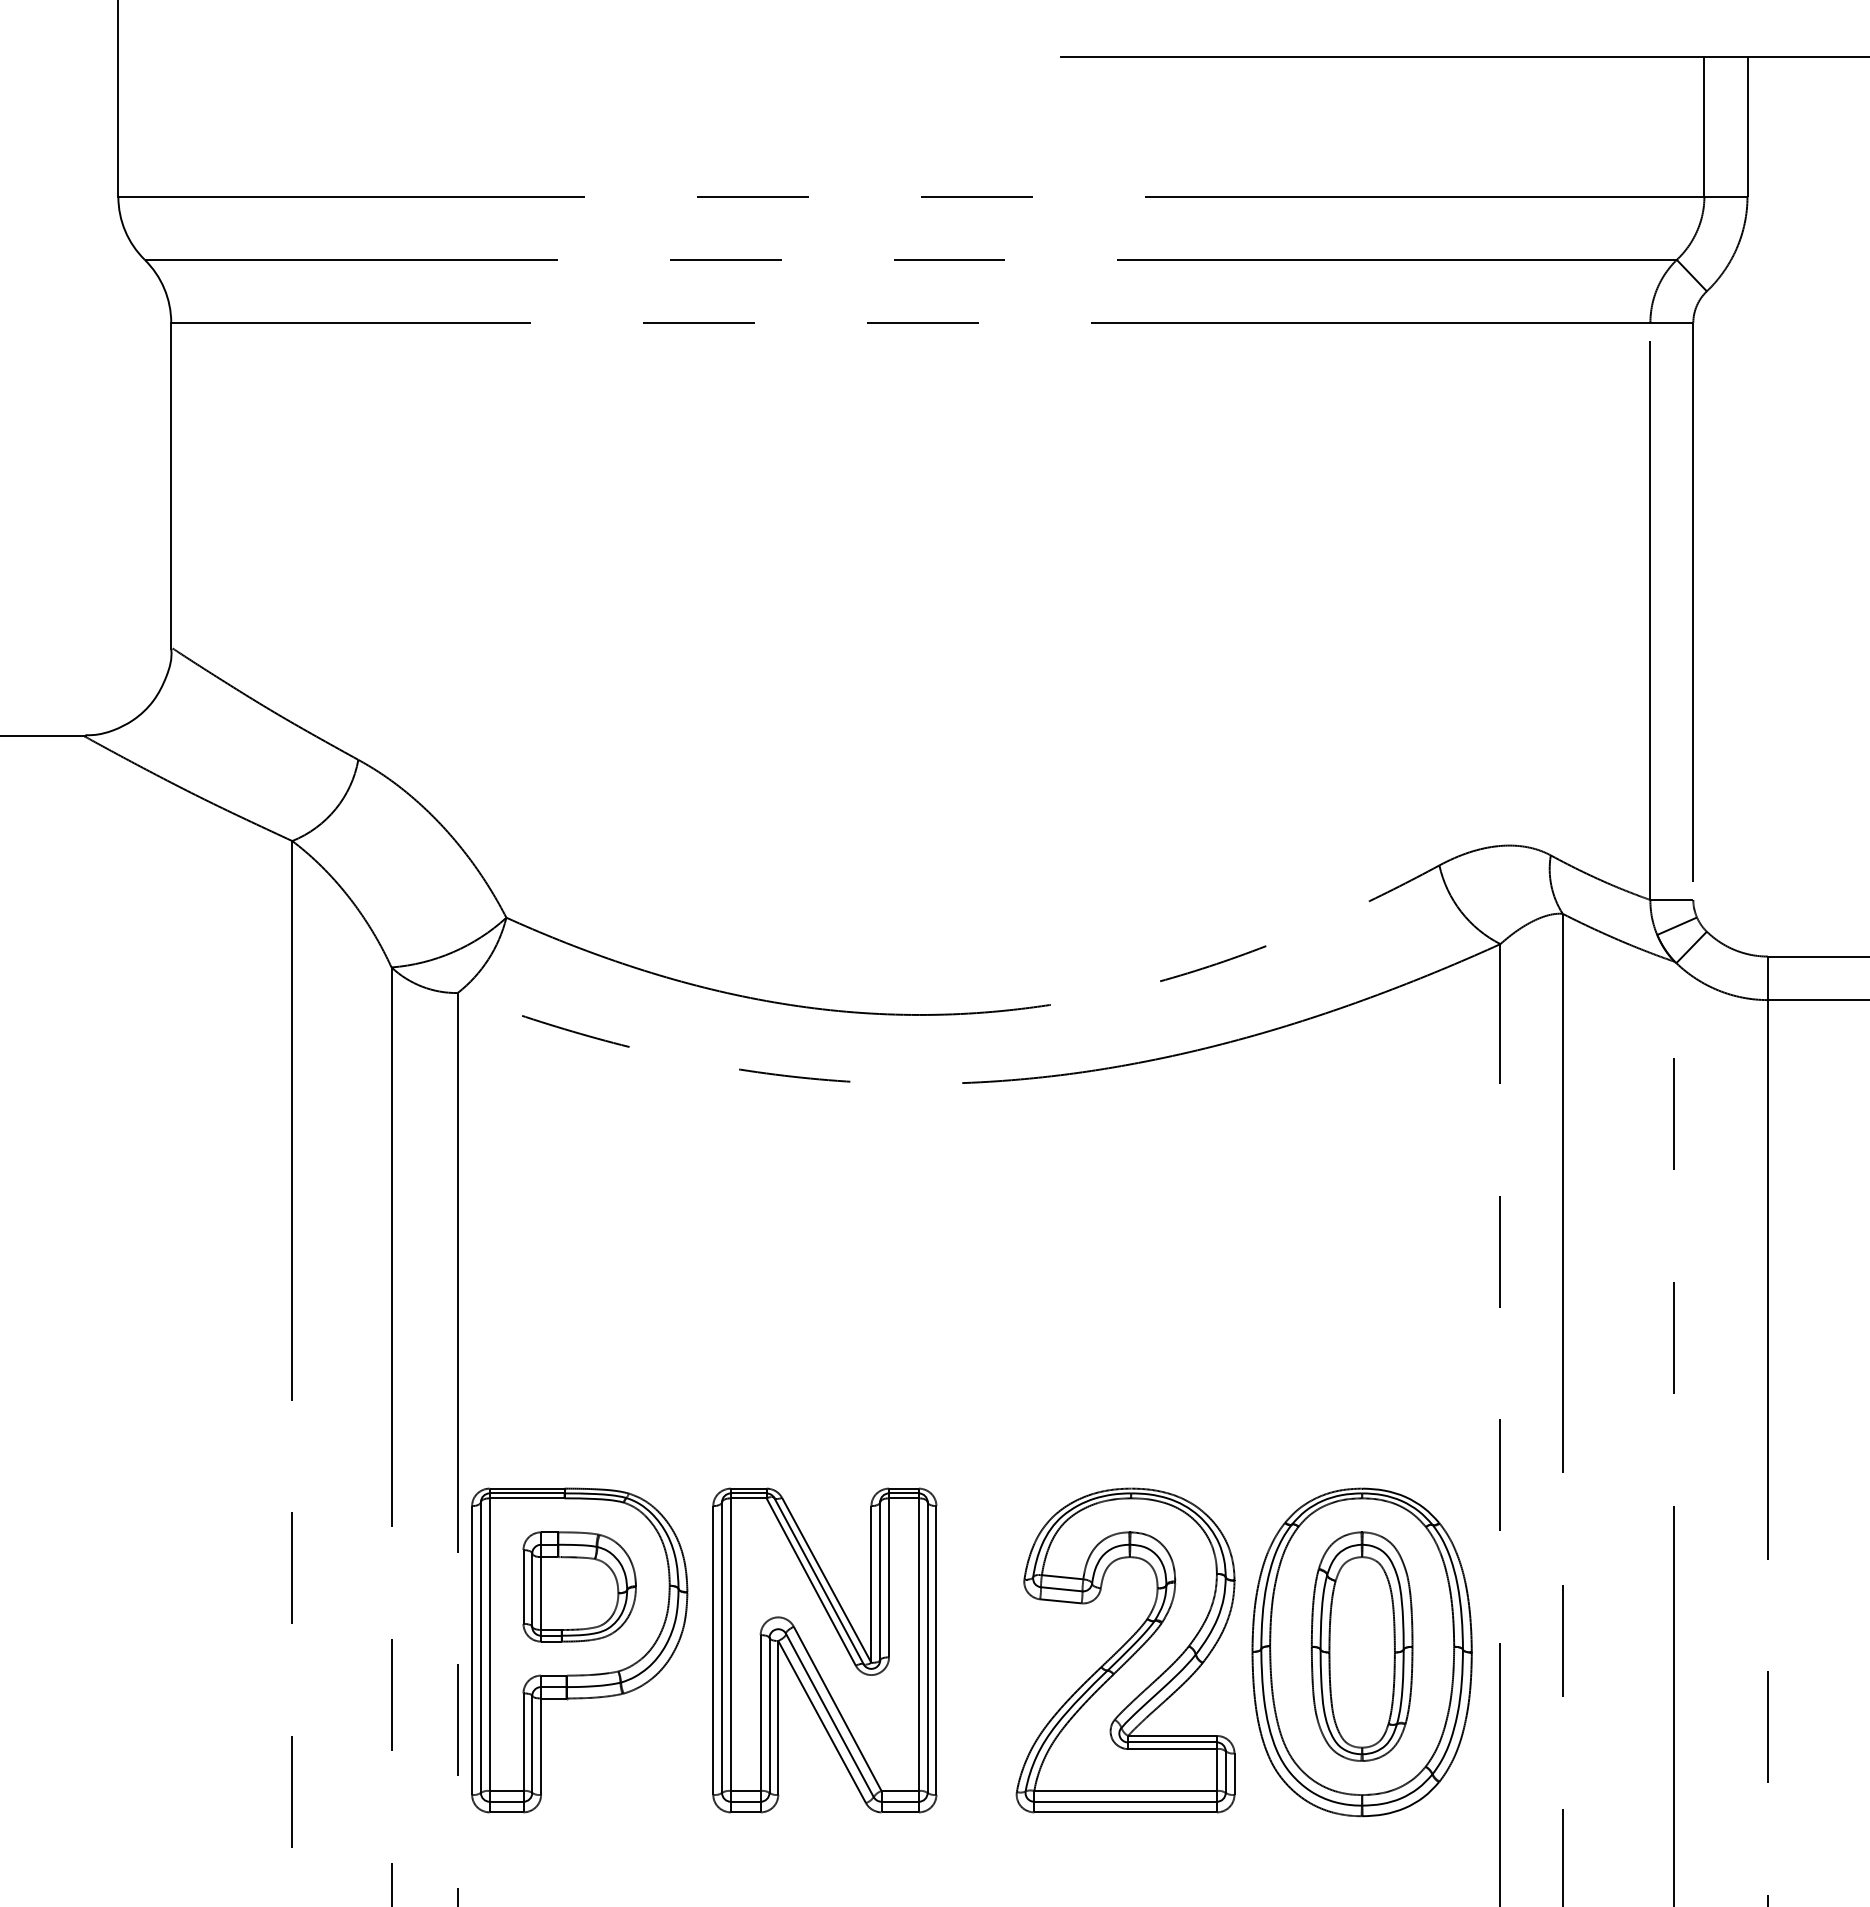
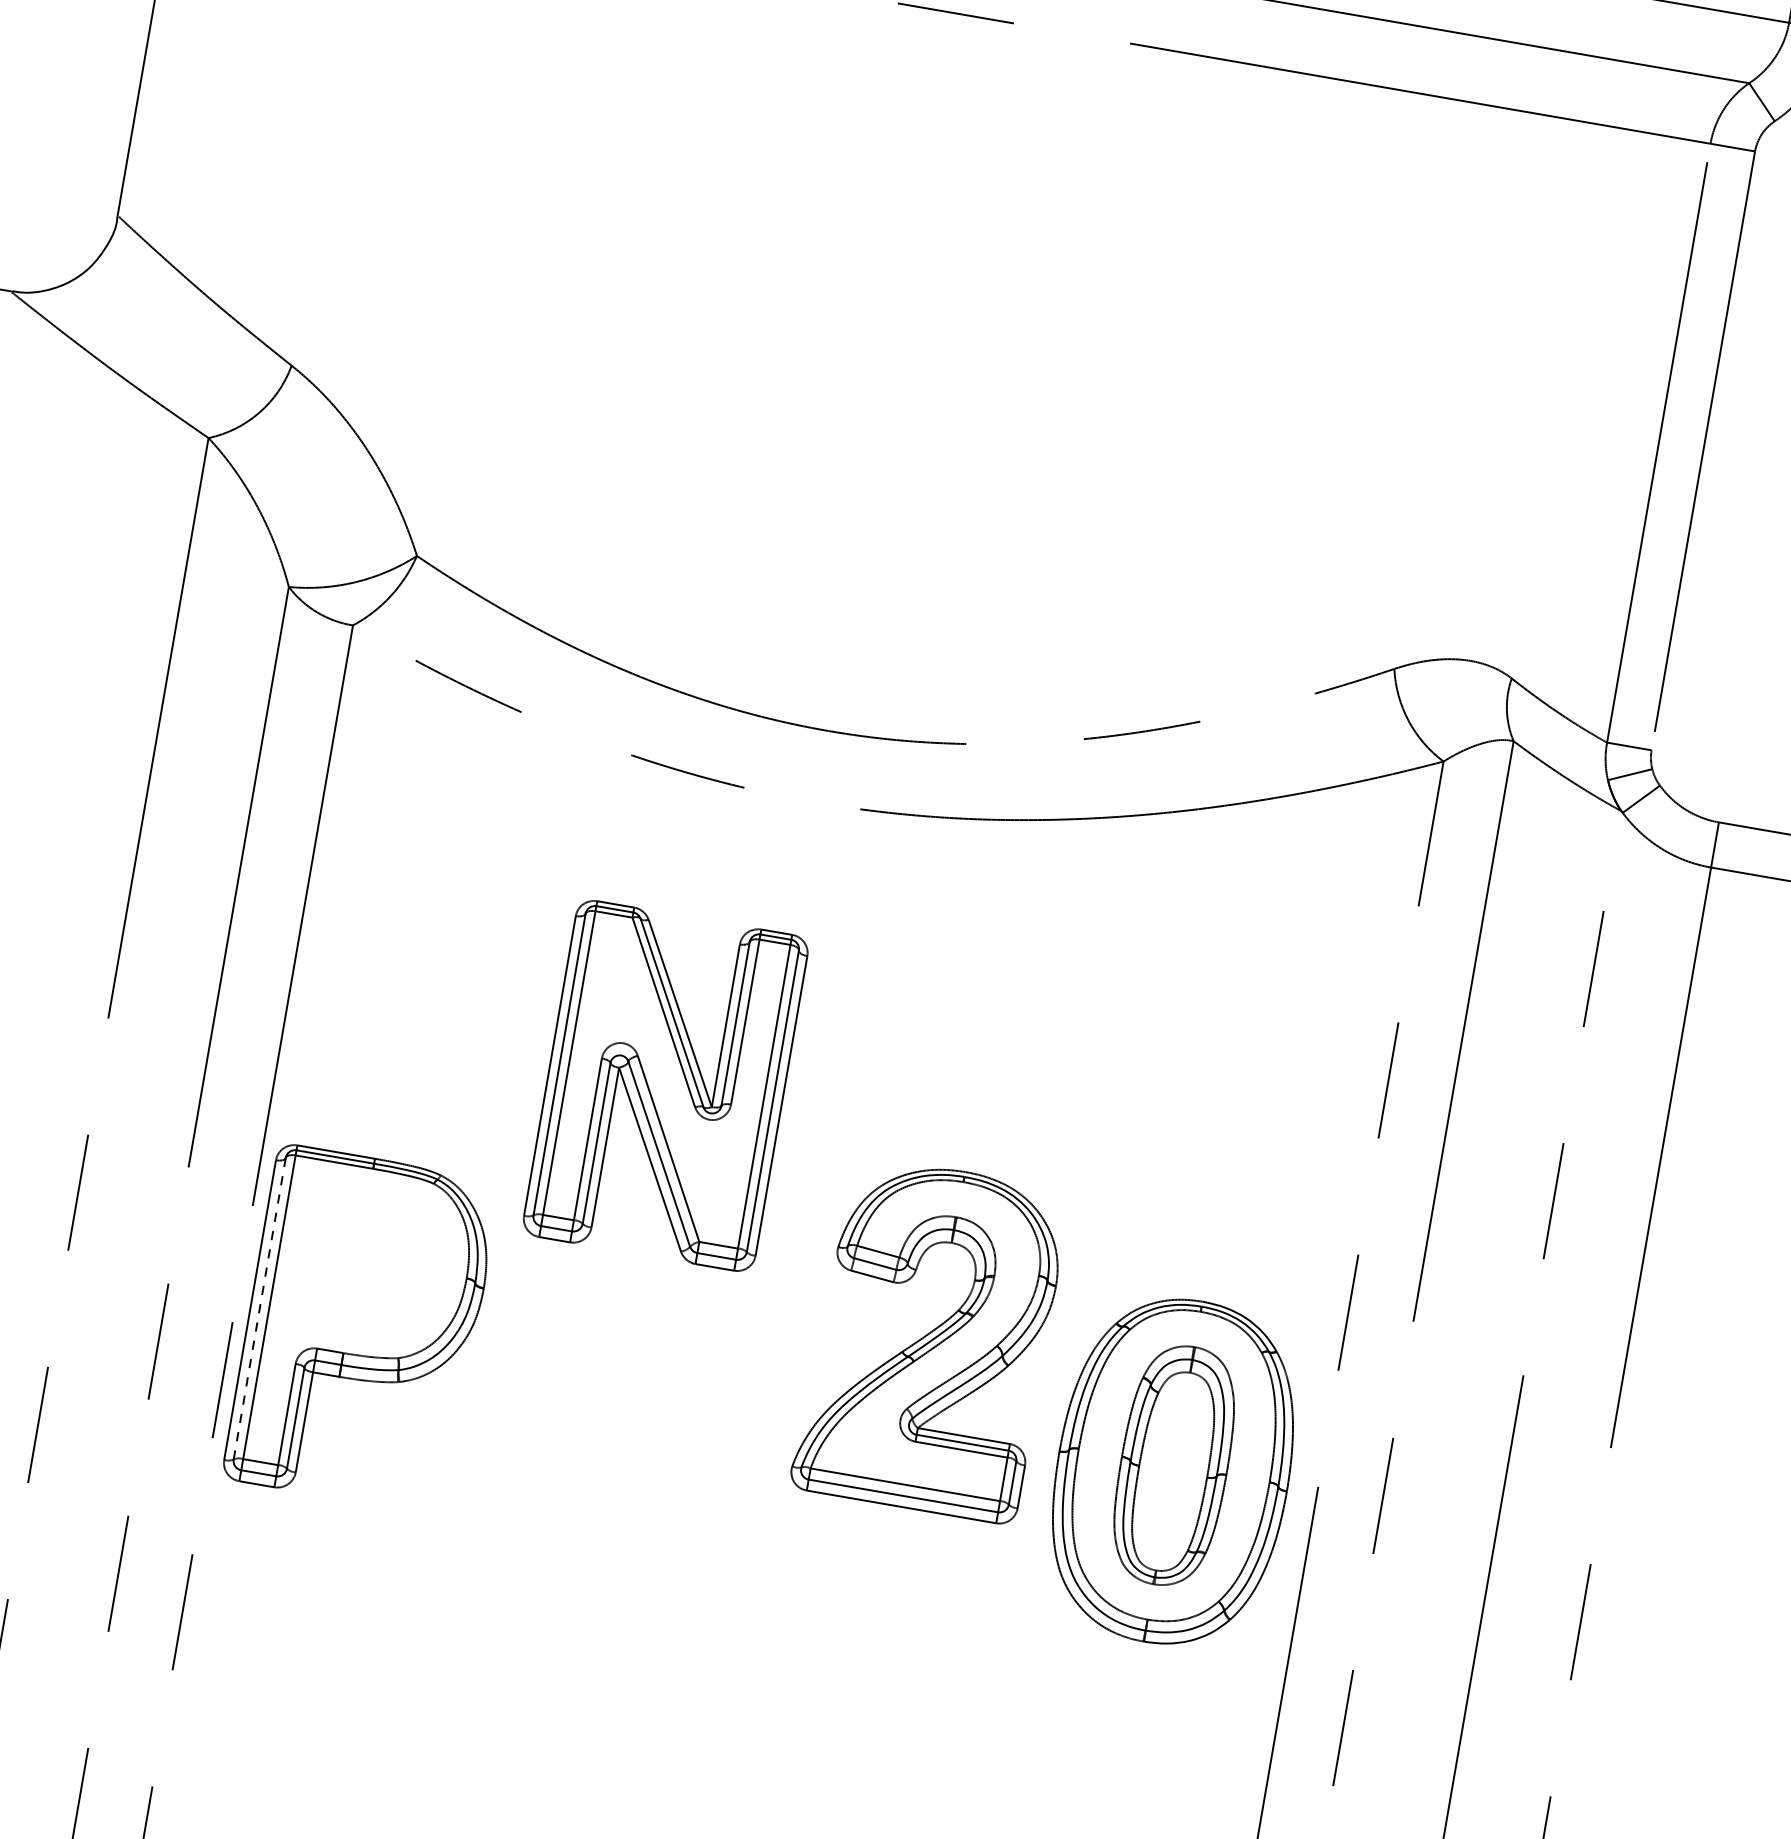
part: (579, 1586) -> (372, 1262), removed
line: (480, 1647) -> (259, 1308), solid -> dashed
part: (824, 1650) -> (665, 1085), moved
part: (1125, 1650) -> (930, 1338), moved

